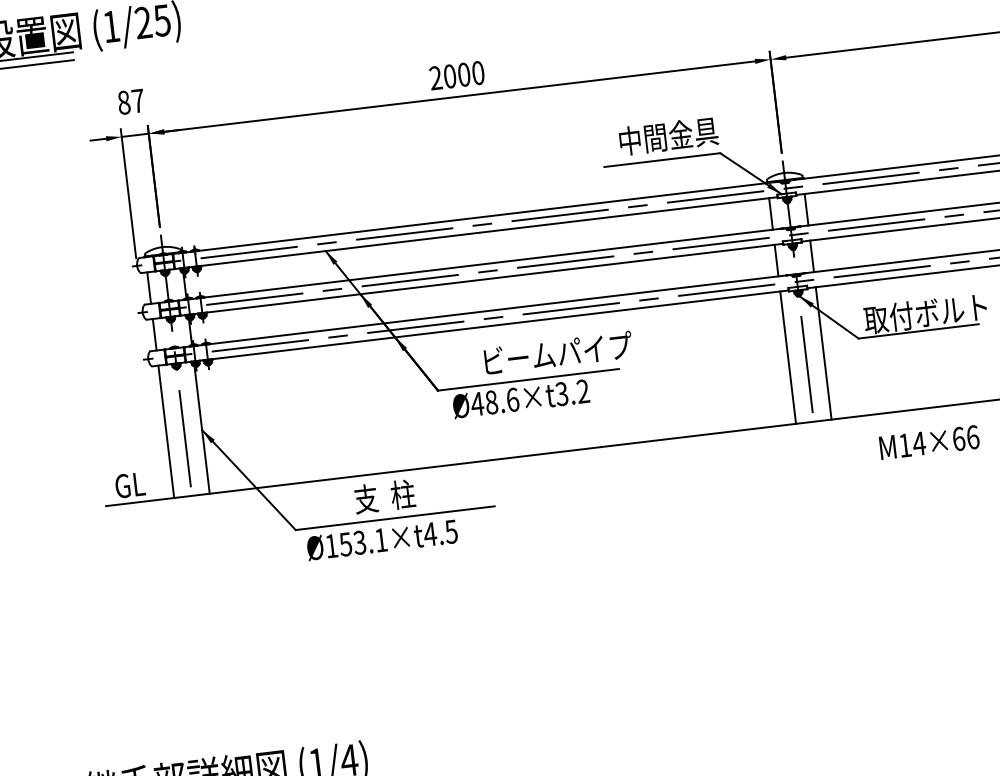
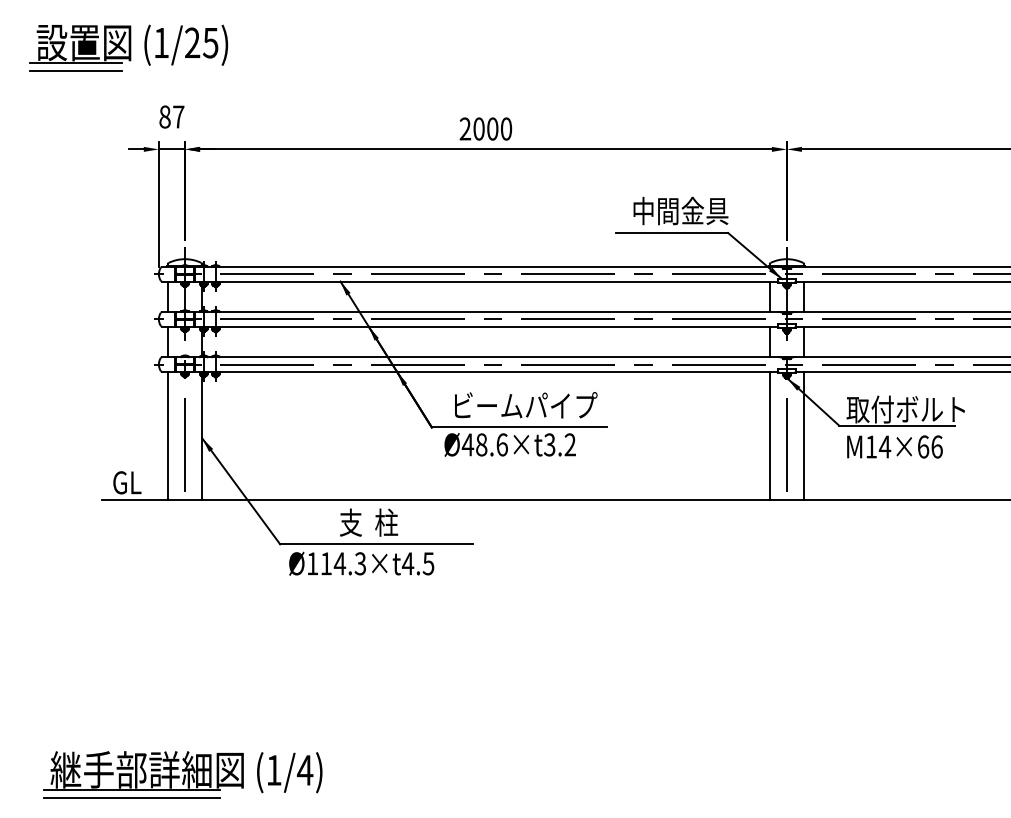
text: (558, 353) -> (526, 405), moved
text: (928, 442) -> (894, 446), moved
text: (362, 542) -> (342, 563), Ø153.1×t4.5 -> Ø114.3×t4.5

